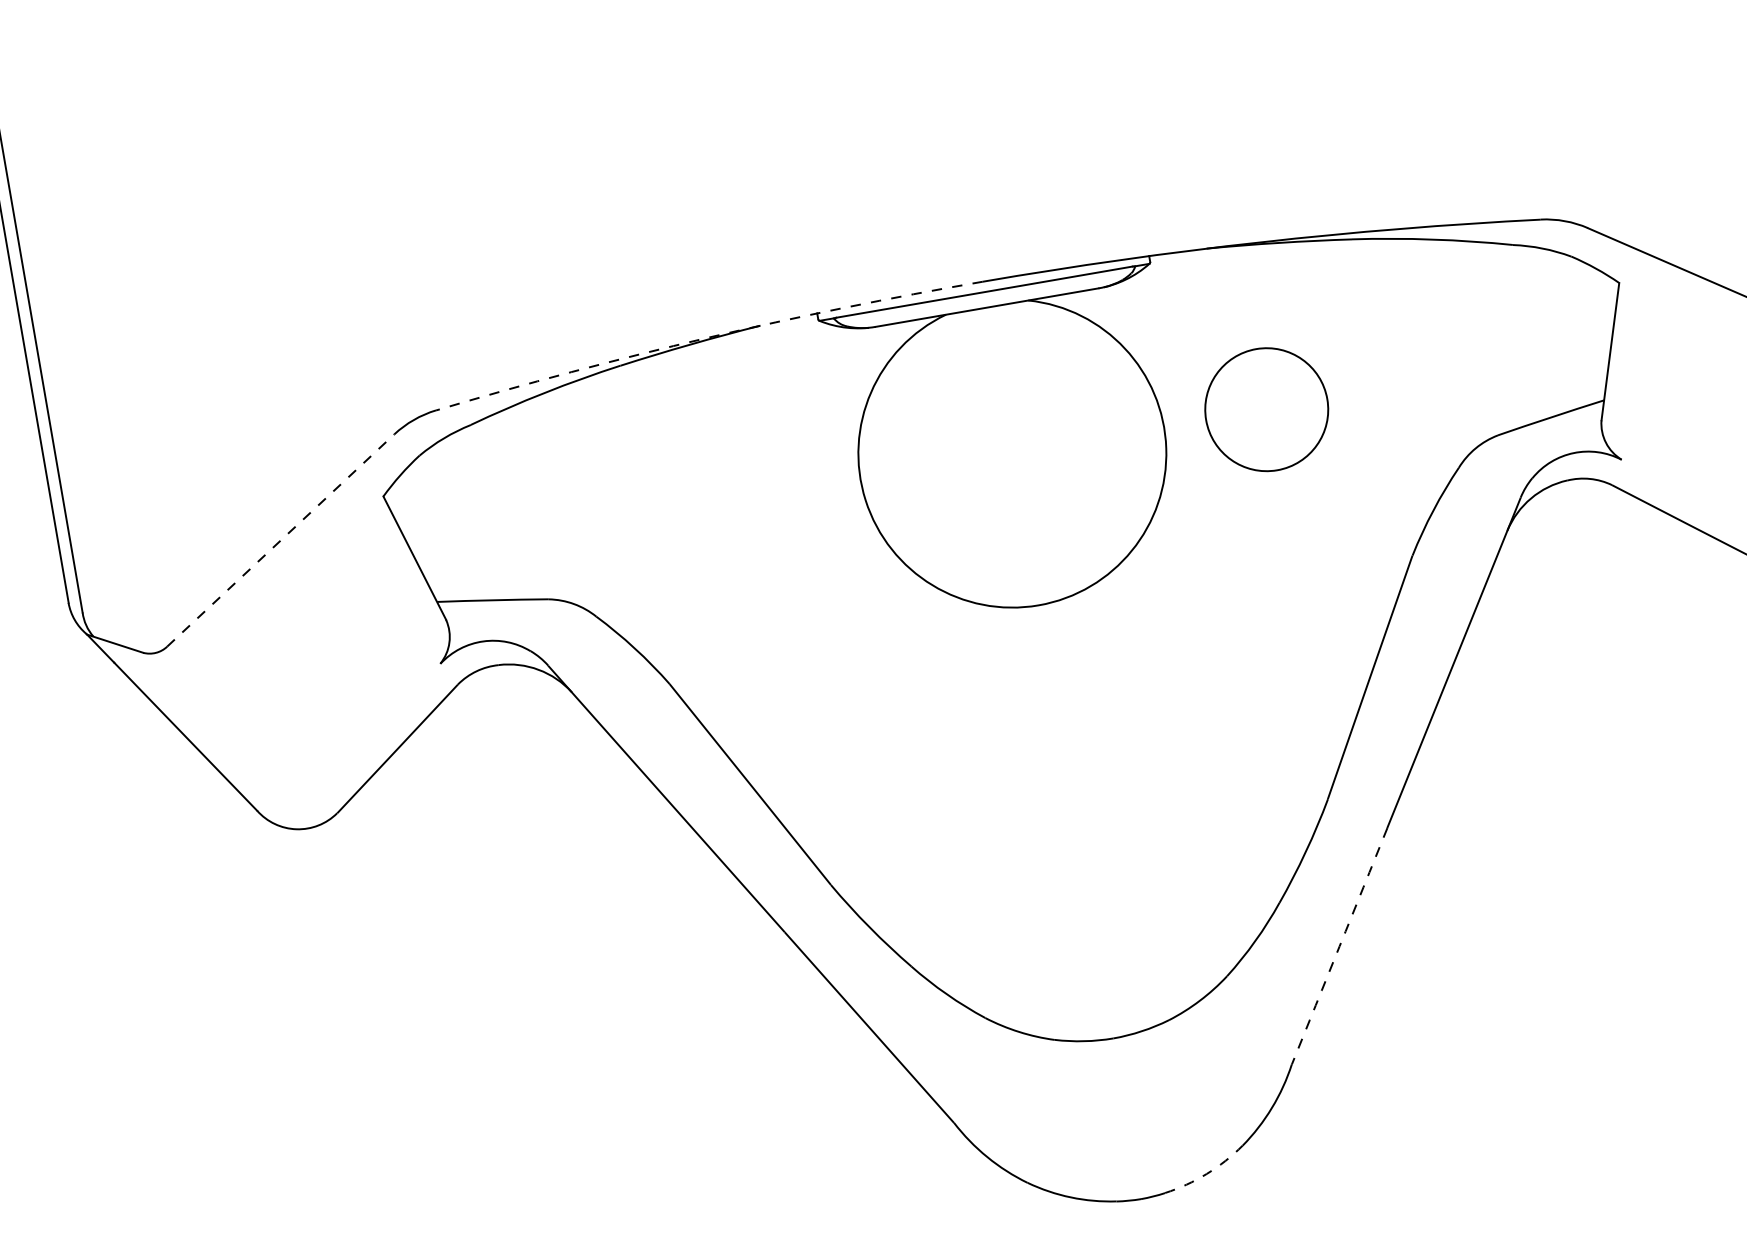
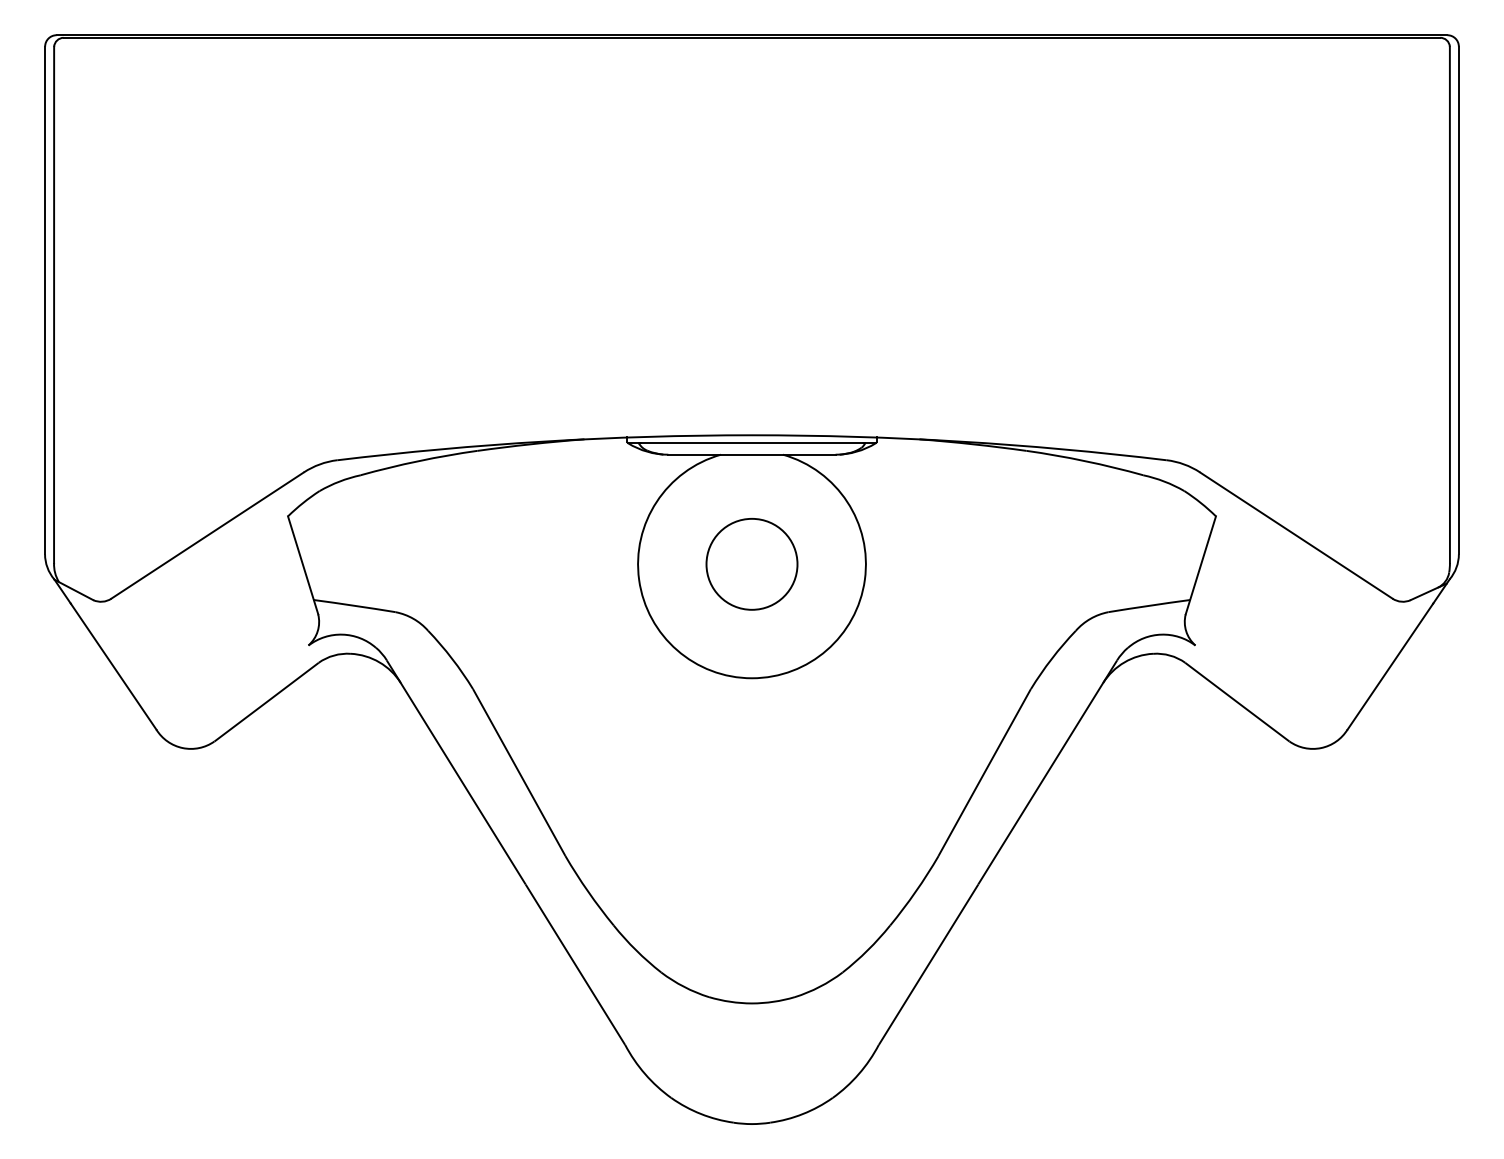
arc: (707, 337) -> (544, 441), dashed -> solid
circle: (1266, 410) -> (751, 564), moved
line: (281, 540) -> (208, 535), dashed -> solid
arc: (1339, 945) -> (928, 964), dashed -> solid
arc: (1206, 1174) -> (802, 1114), dashed -> solid

